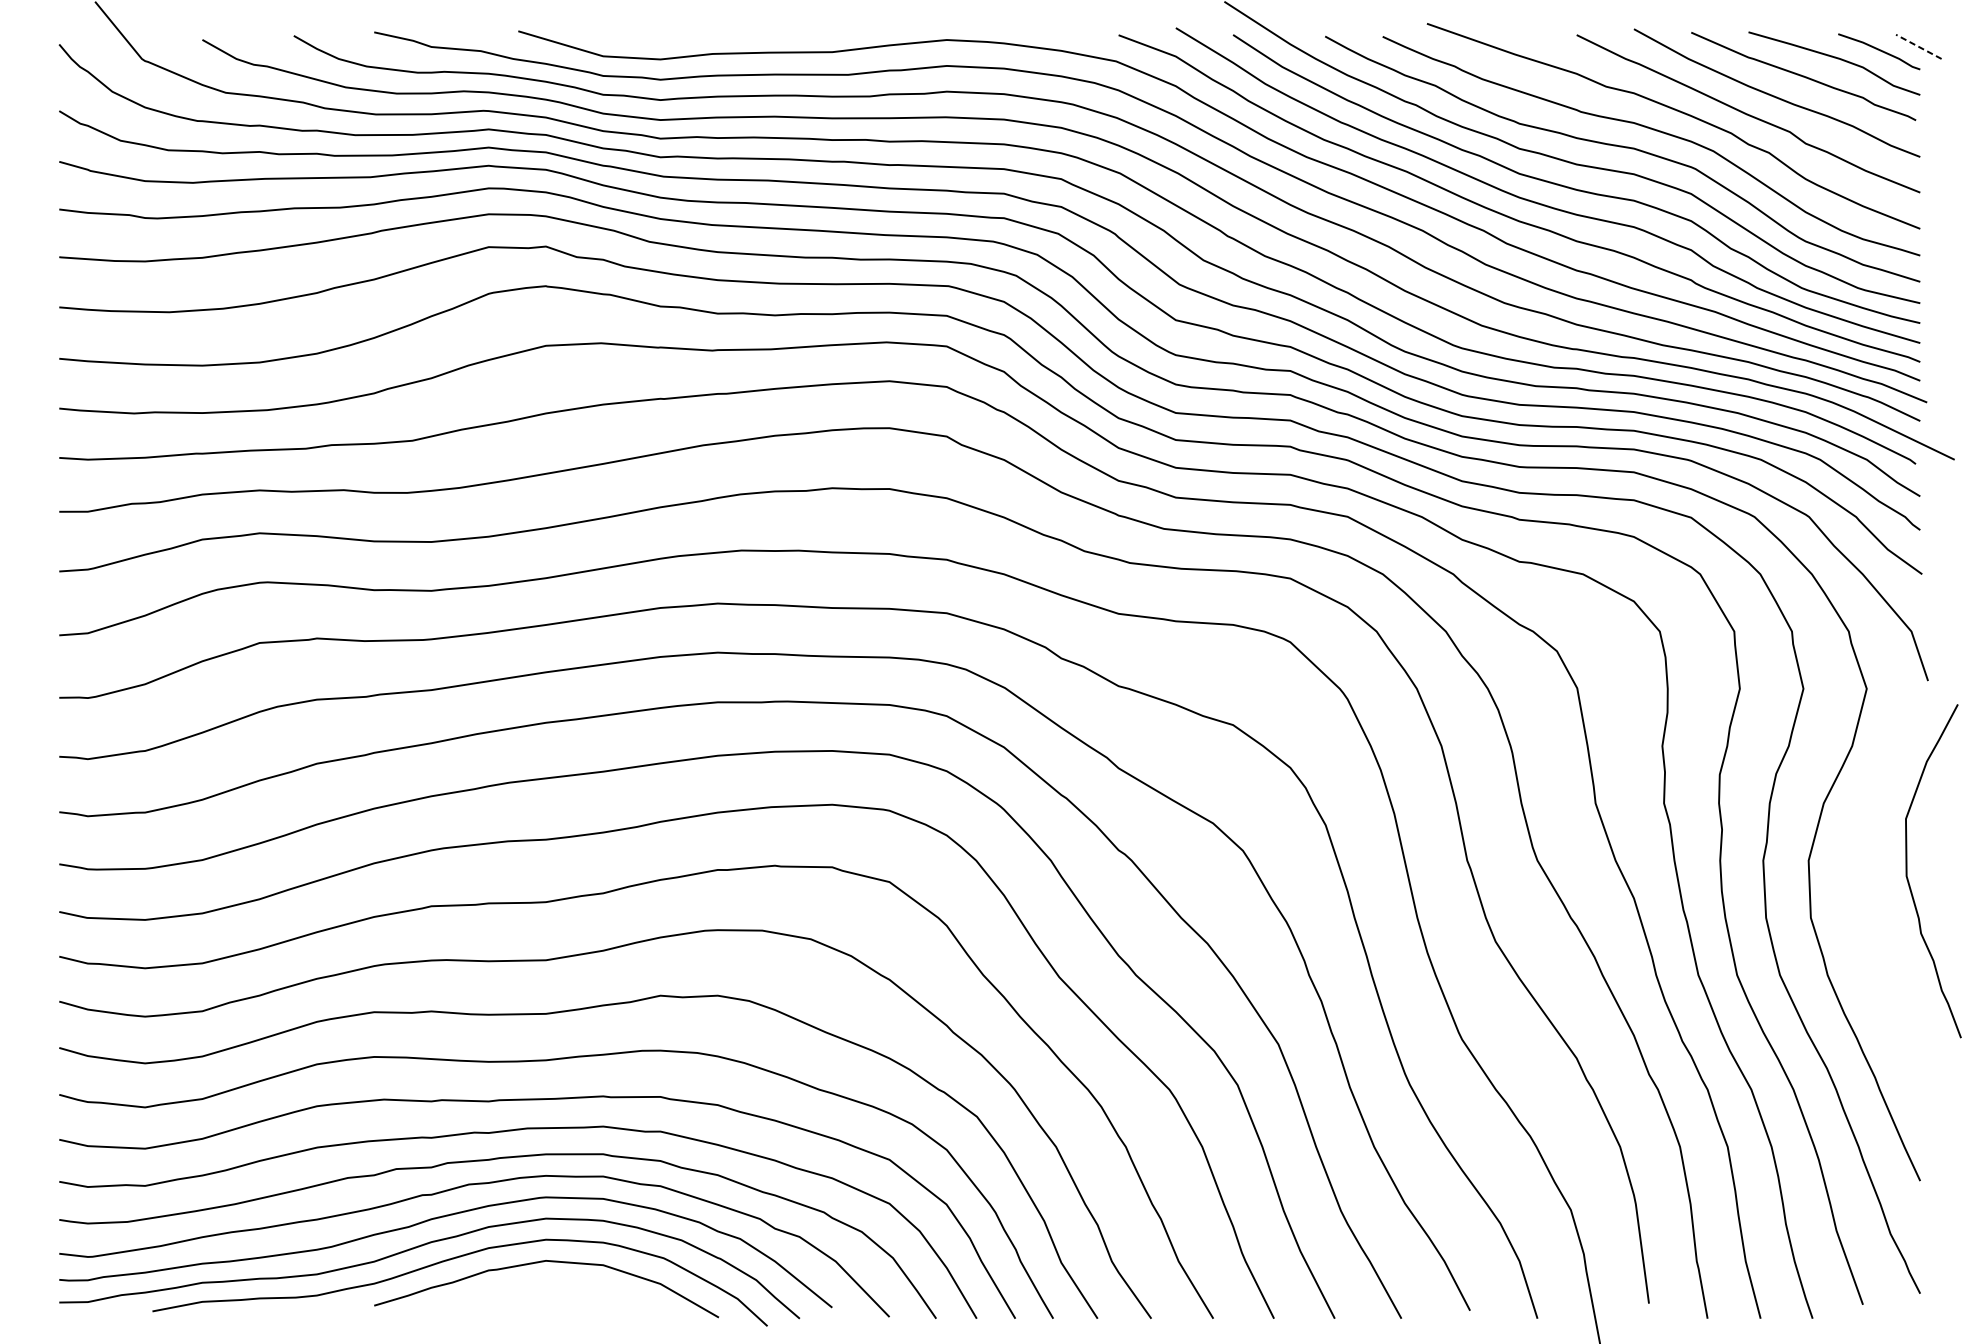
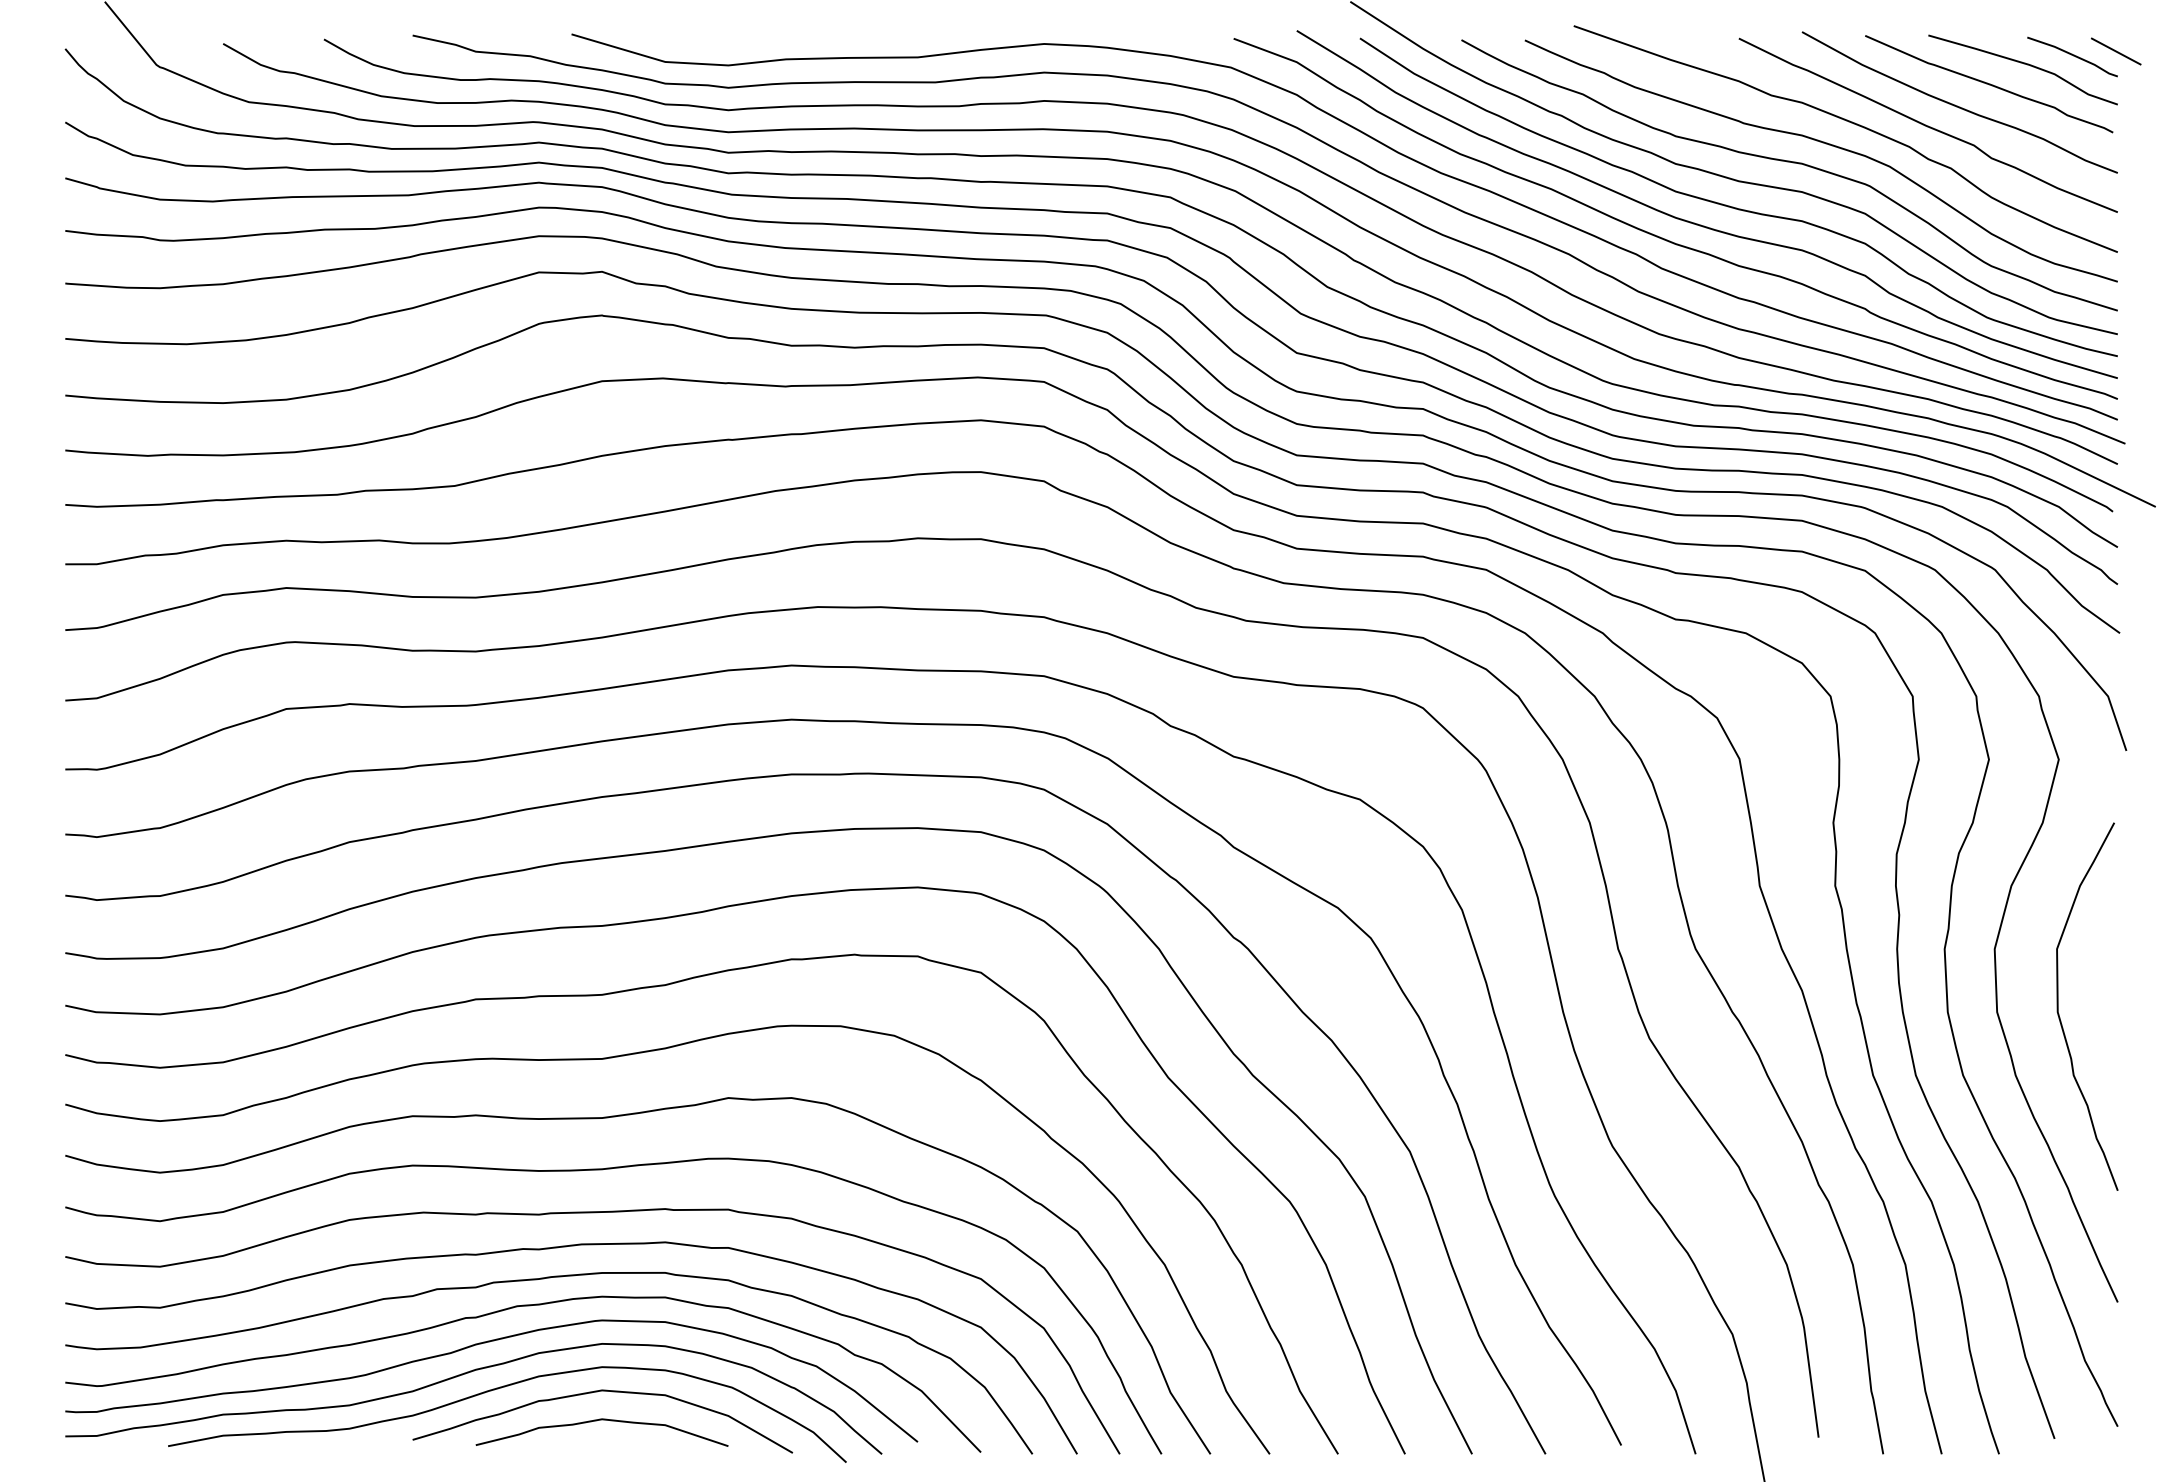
line: (1918, 46) -> (2115, 51), dashed -> solid
curve: (1908, 877) -> (2059, 1013), moved
curve: (545, 1288) -> (601, 1420), added

